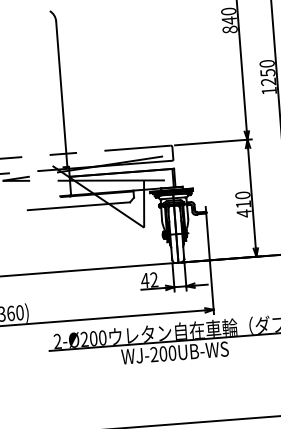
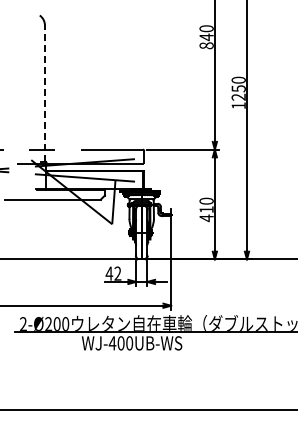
line: (61, 93) -> (44, 93), solid -> dashed
text: (154, 354) -> (112, 343), WJ-200UB-WS -> WJ-400UB-WS

